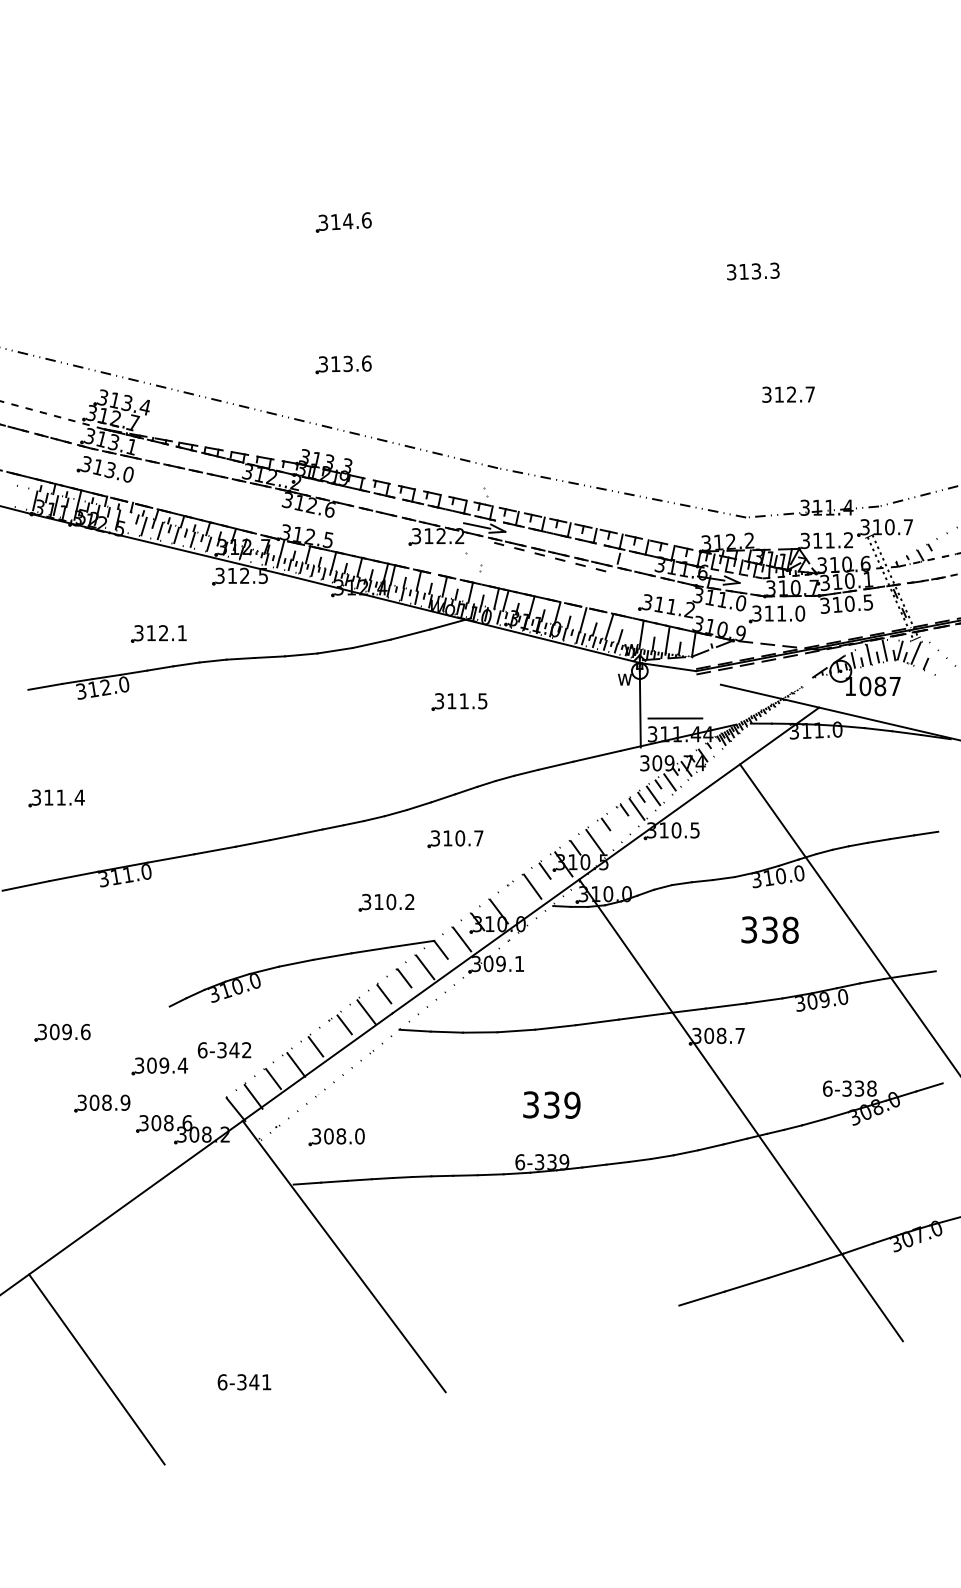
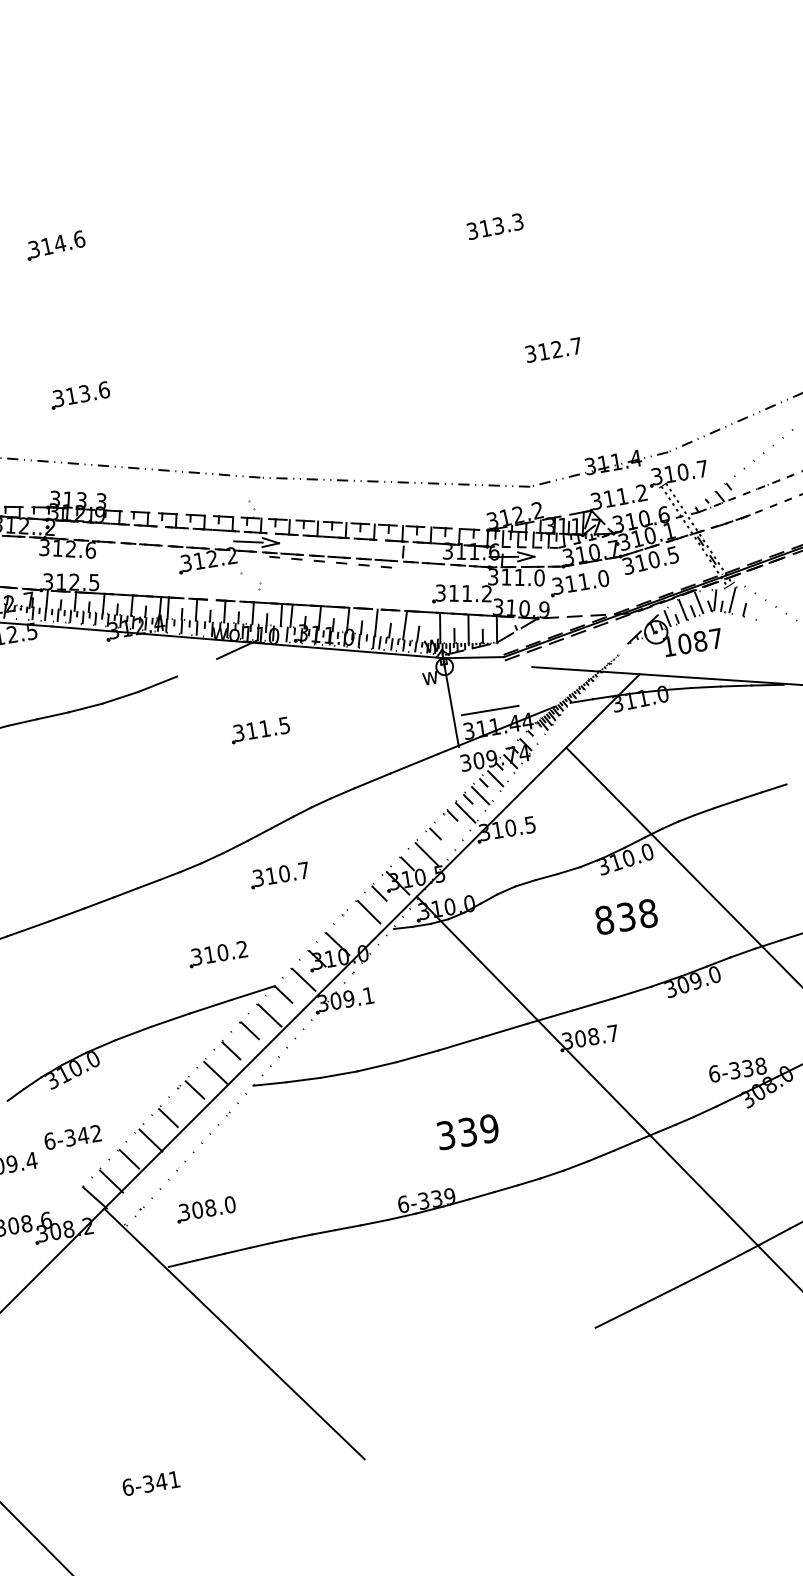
line: (410, 634) -> (196, 667), removed
text: (749, 929) -> (604, 919), 338 -> 838
text: (551, 1104) -> (467, 1131), moved

